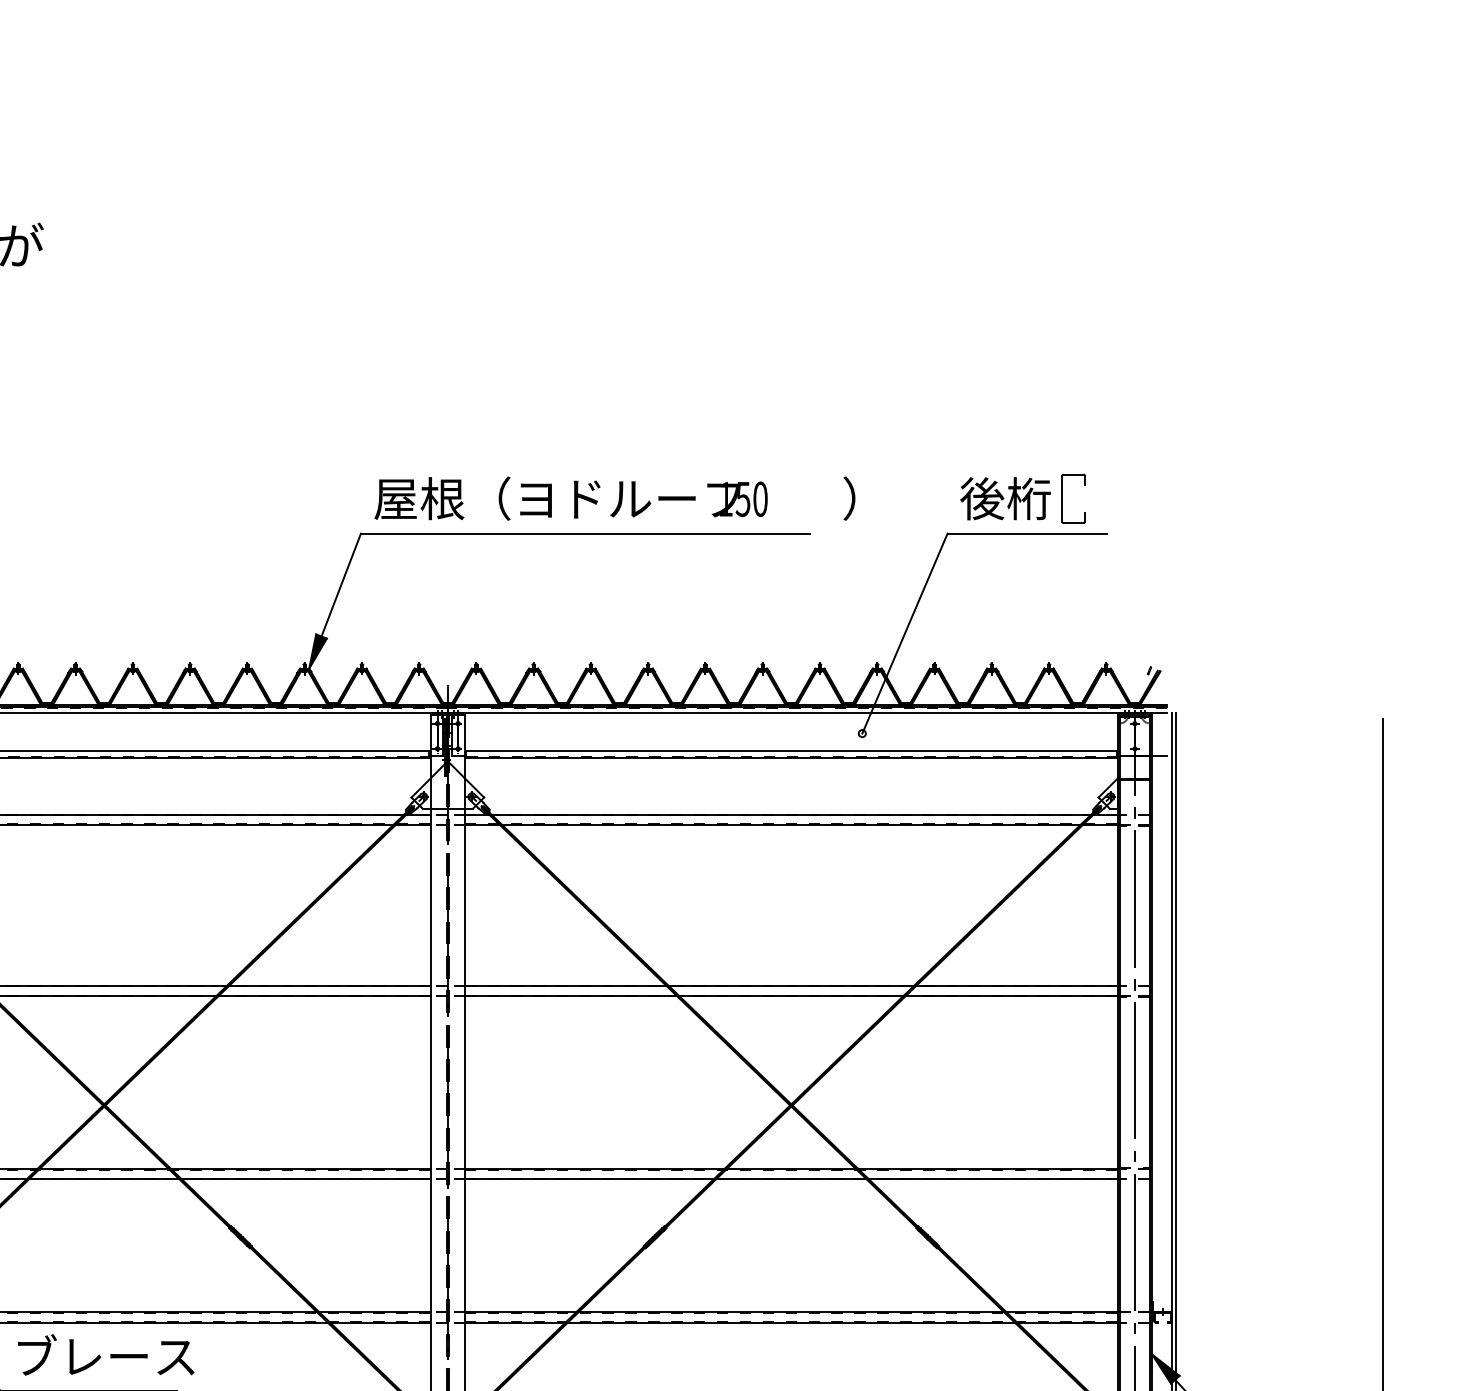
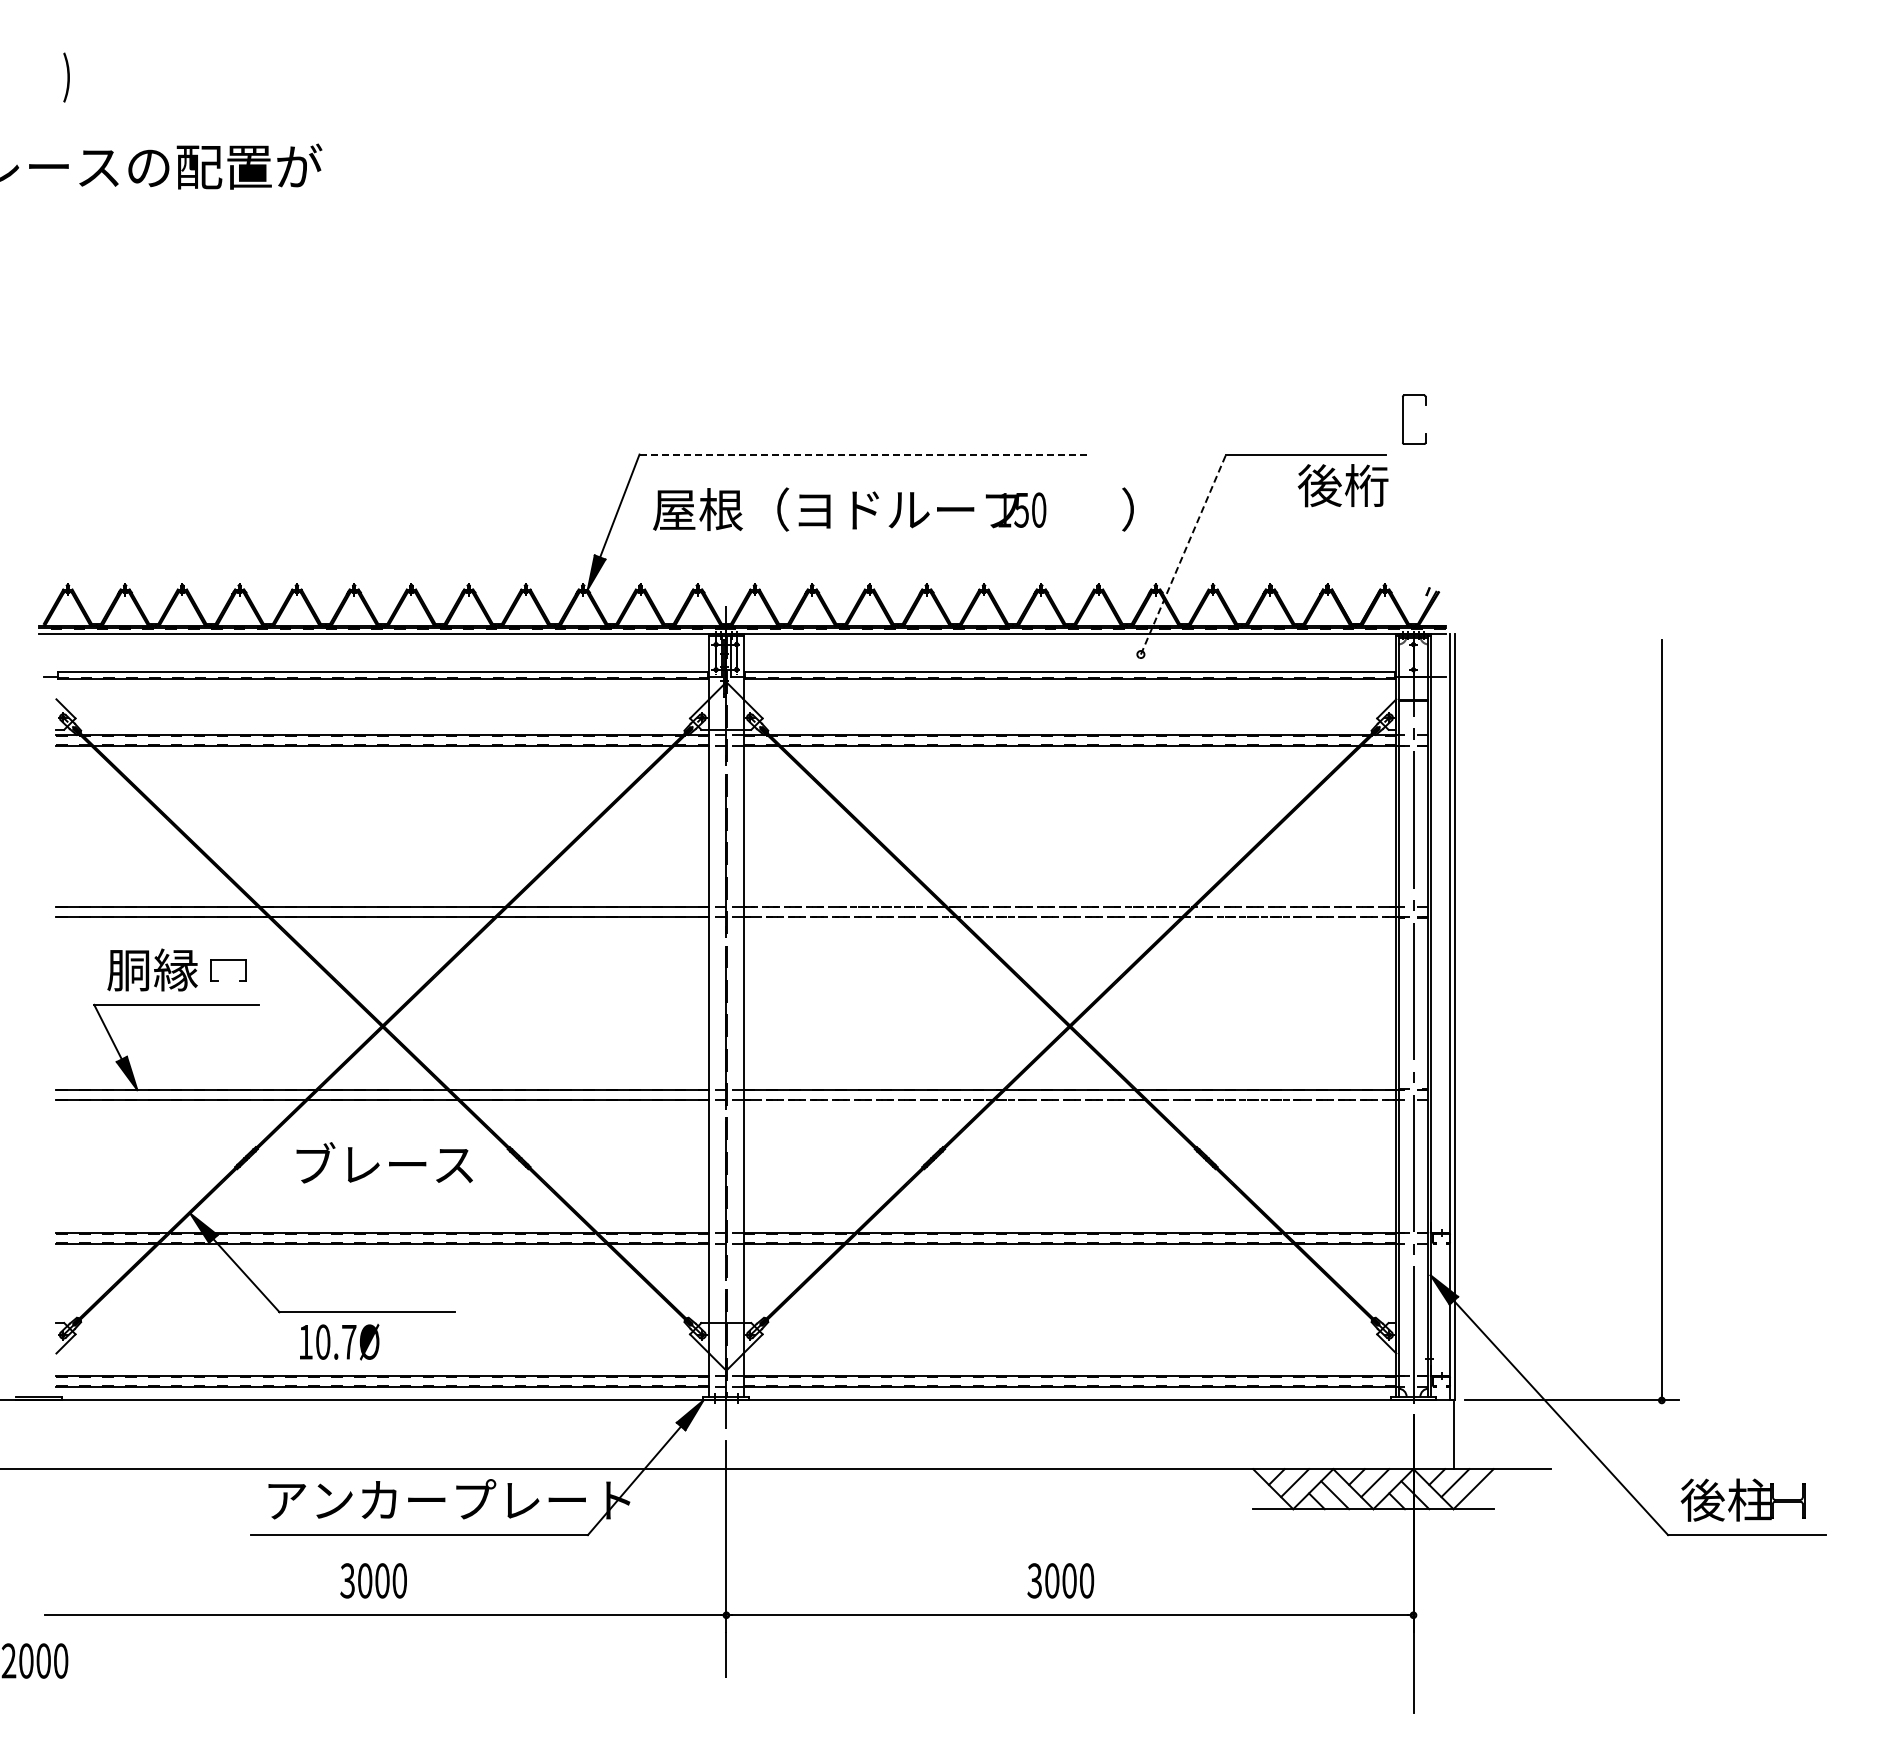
text: (614, 498) -> (893, 509), moved
text: (1004, 498) -> (1342, 485), moved
part: (1062, 498) -> (1403, 419), moved
line: (585, 533) -> (864, 454), solid -> dashed
line: (904, 633) -> (1183, 554), solid -> dashed
line: (790, 985) -> (1069, 906), solid -> dashed
line: (791, 995) -> (1070, 916), solid -> dashed
line: (791, 1179) -> (1070, 1100), solid -> dashed
text: (105, 1354) -> (384, 1162), moved

